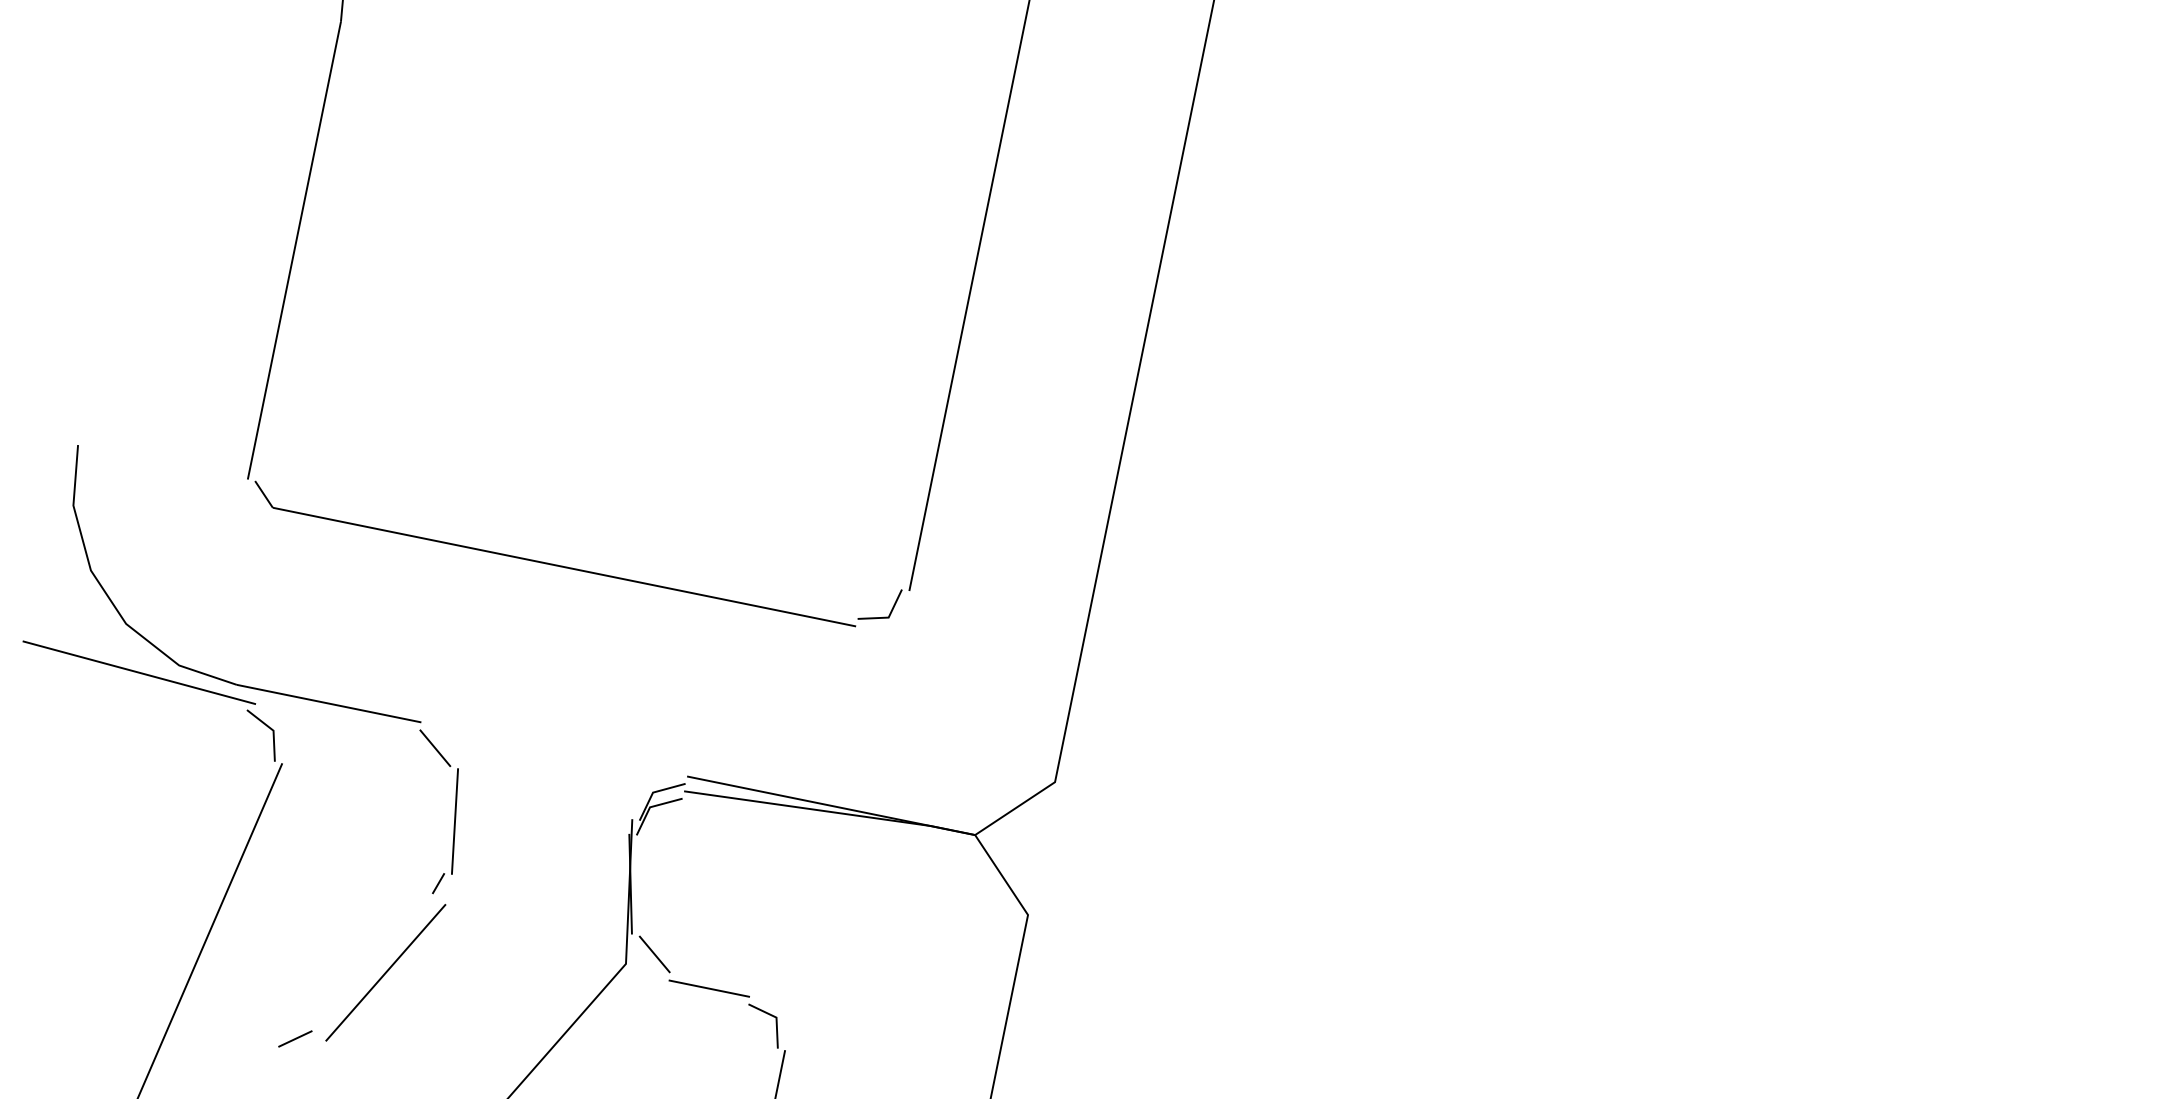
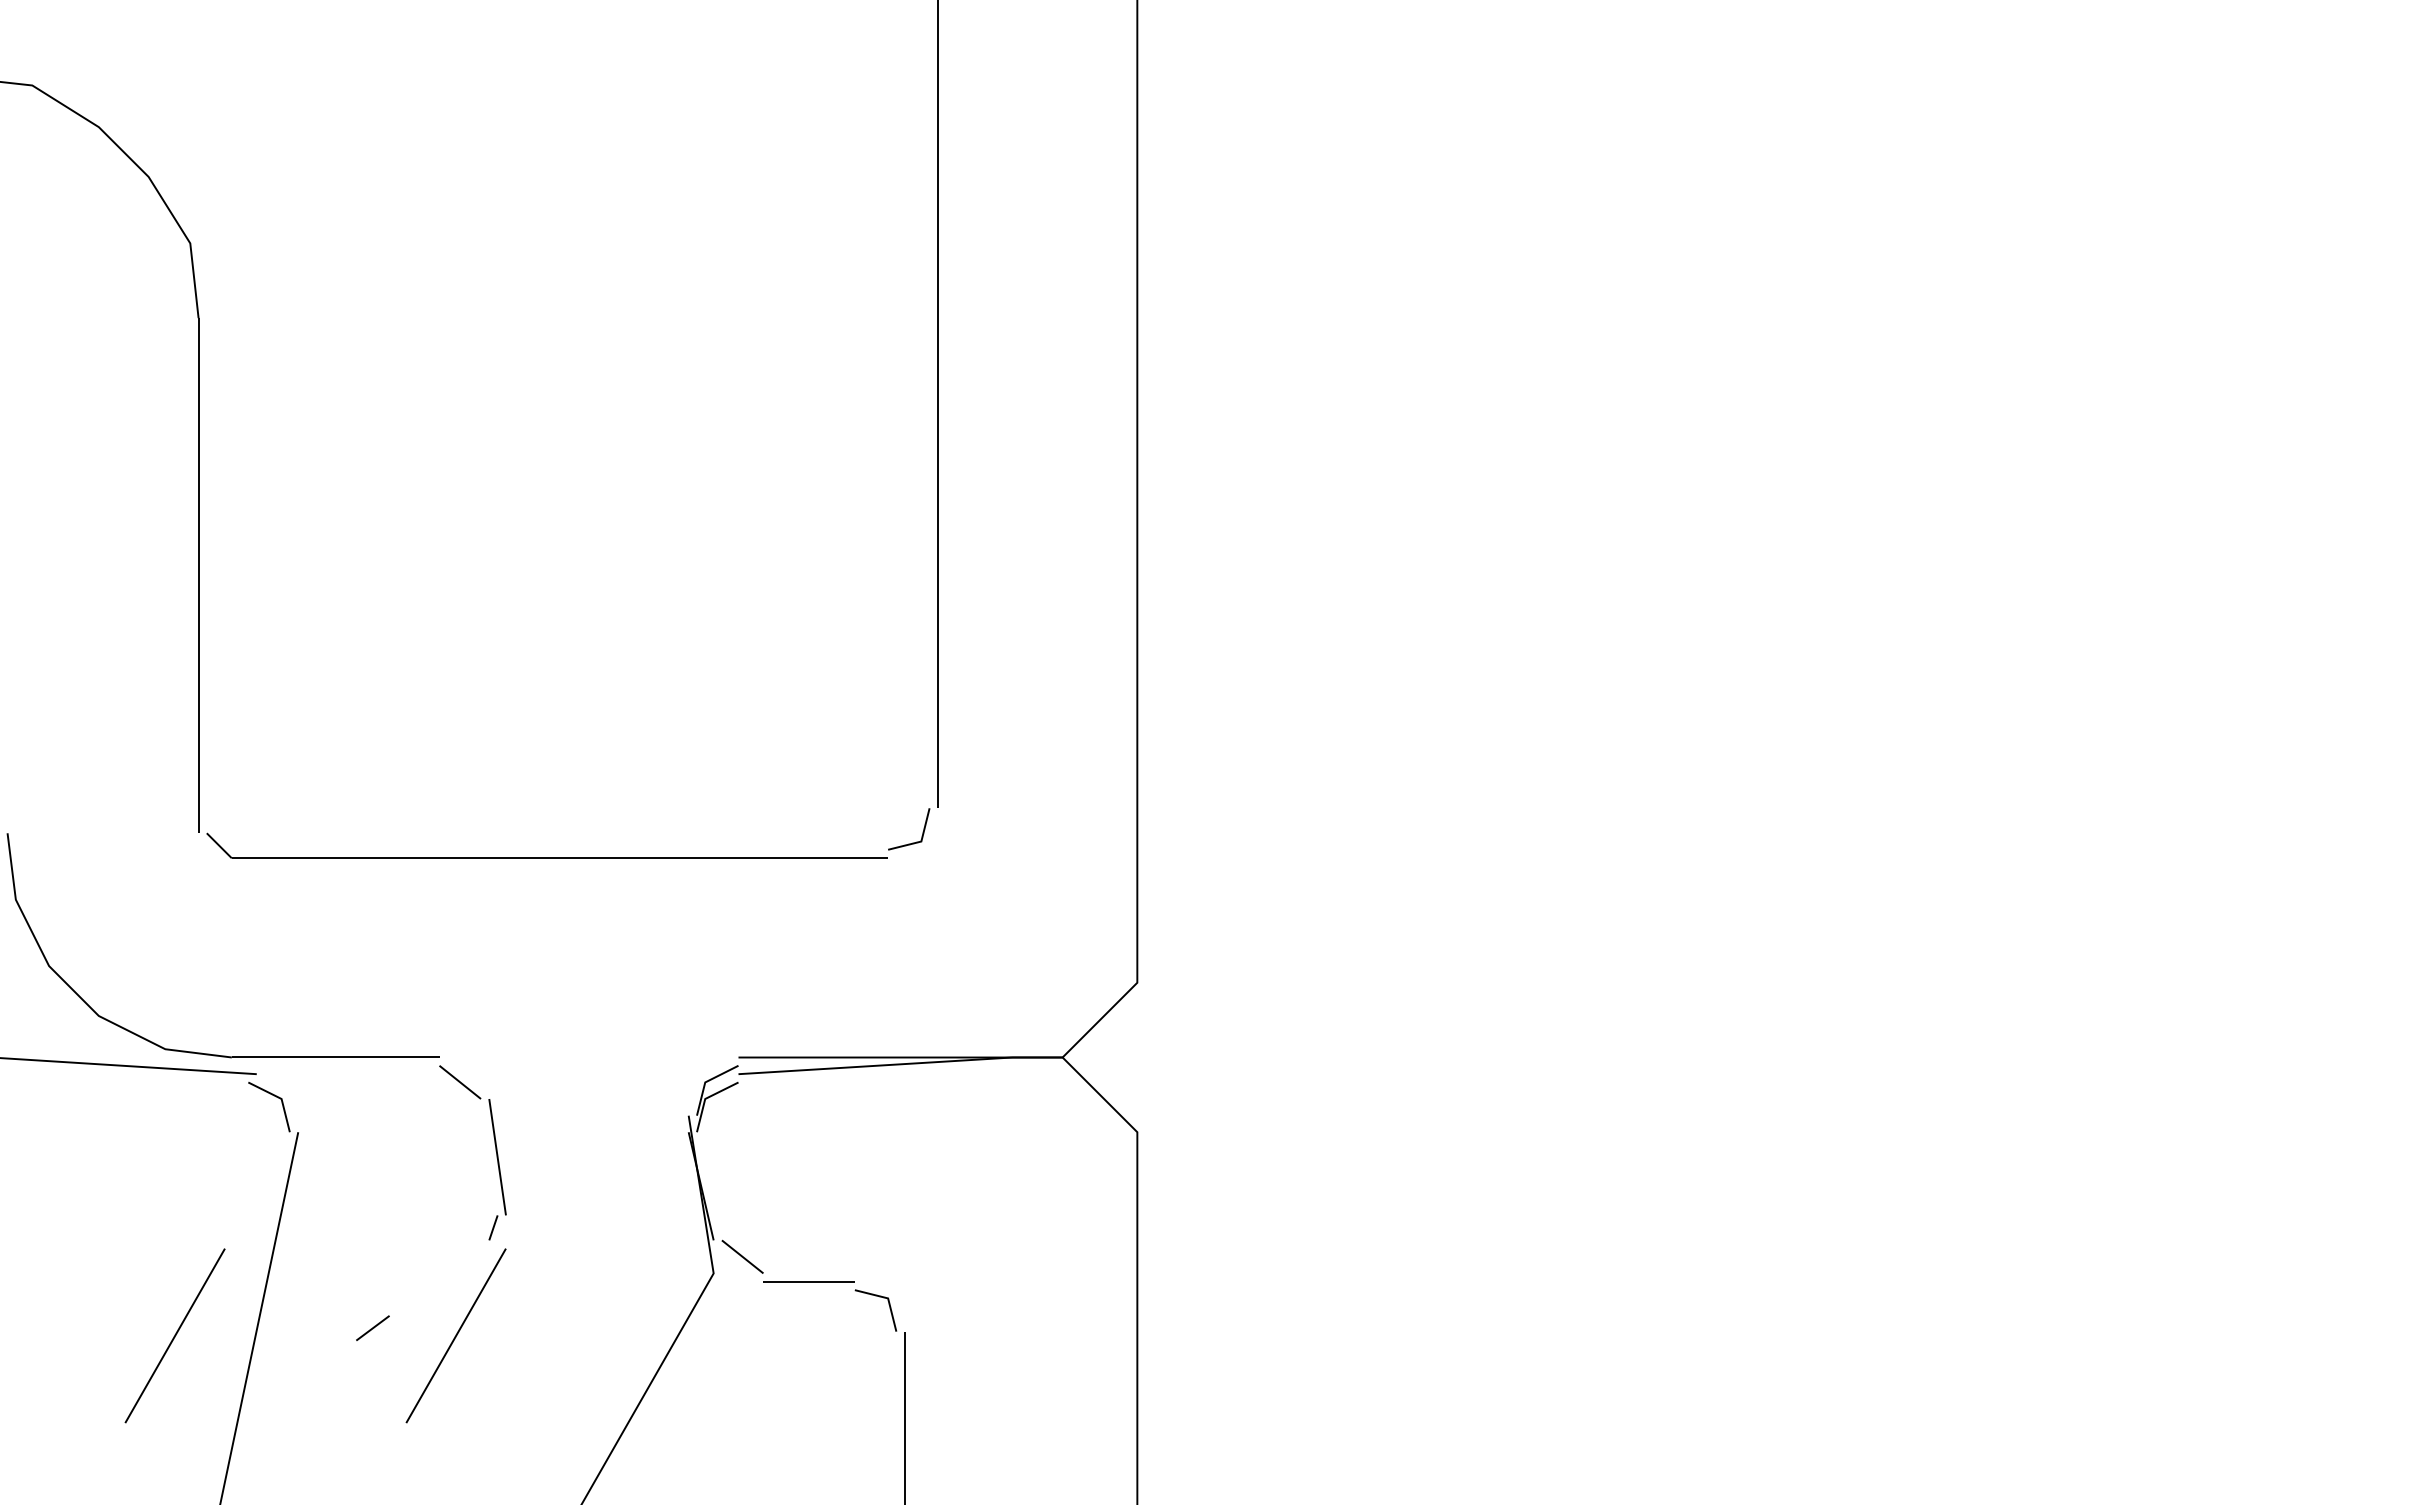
line: (135, 921) -> (174, 1335), added
line: (295, 1038) -> (372, 1327), moved

